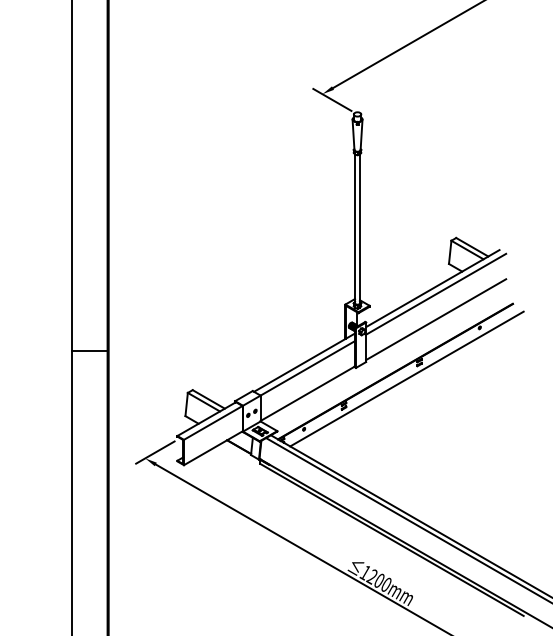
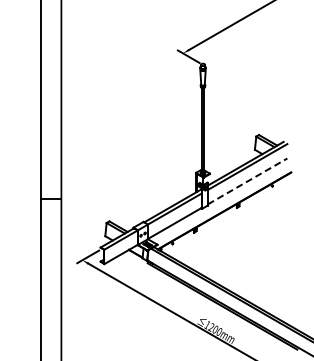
line: (435, 319) -> (247, 181), solid -> dashed
line: (405, 377) -> (230, 214), removed

